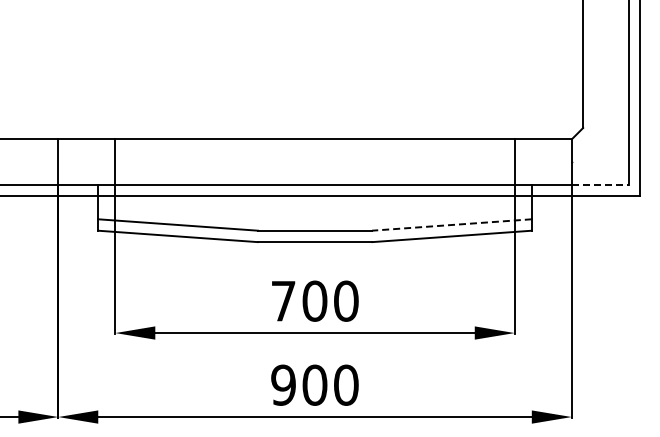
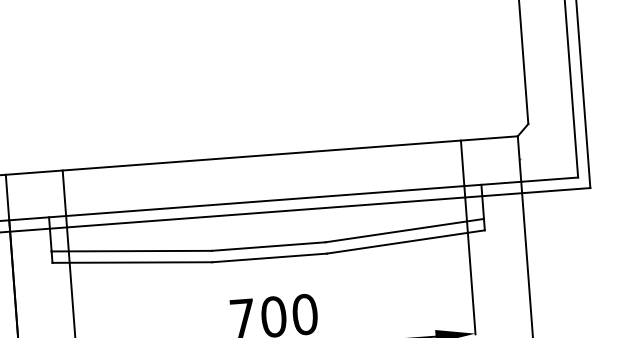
line: (600, 185) -> (549, 180), dashed -> solid
line: (451, 225) -> (404, 231), dashed -> solid

